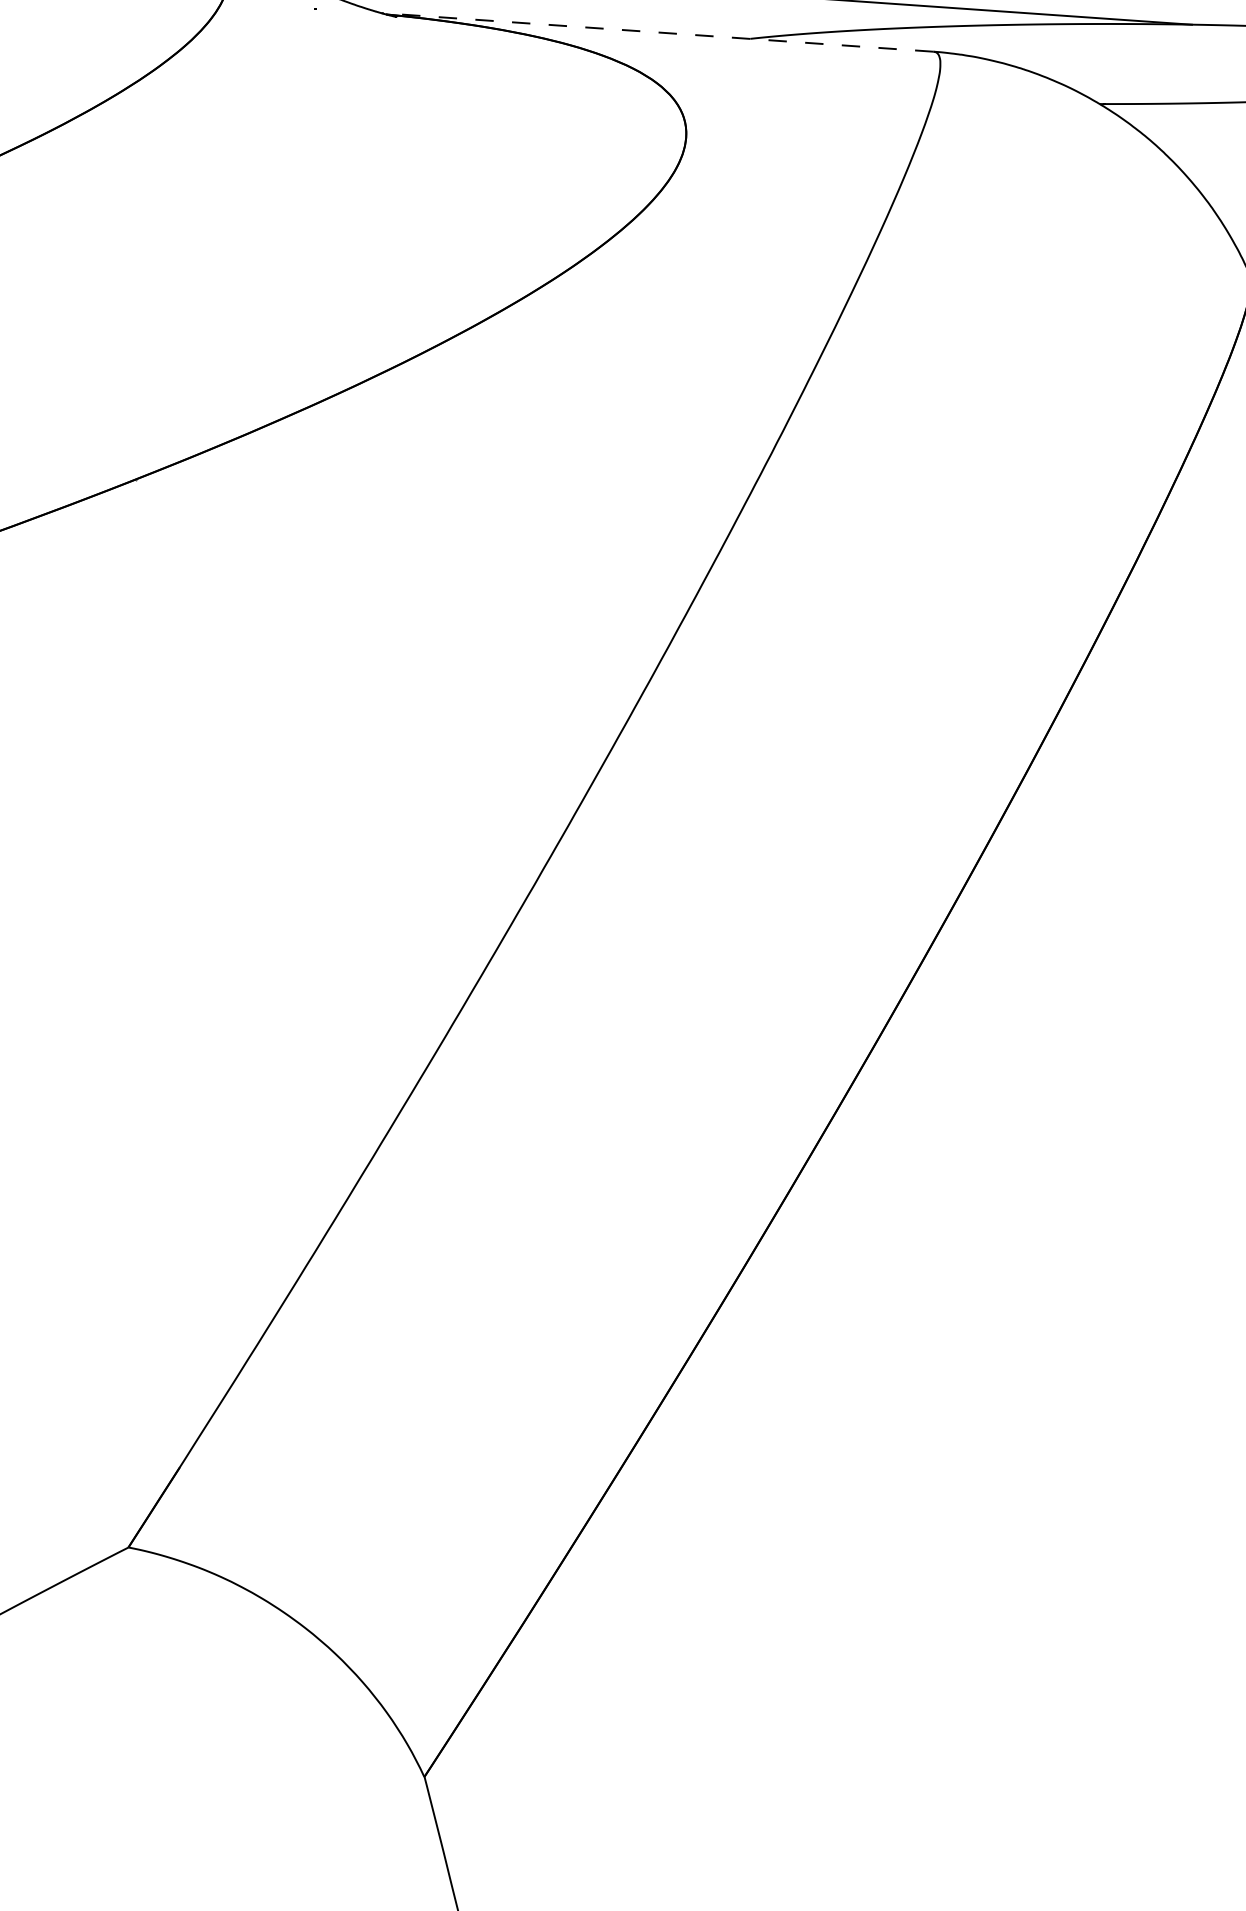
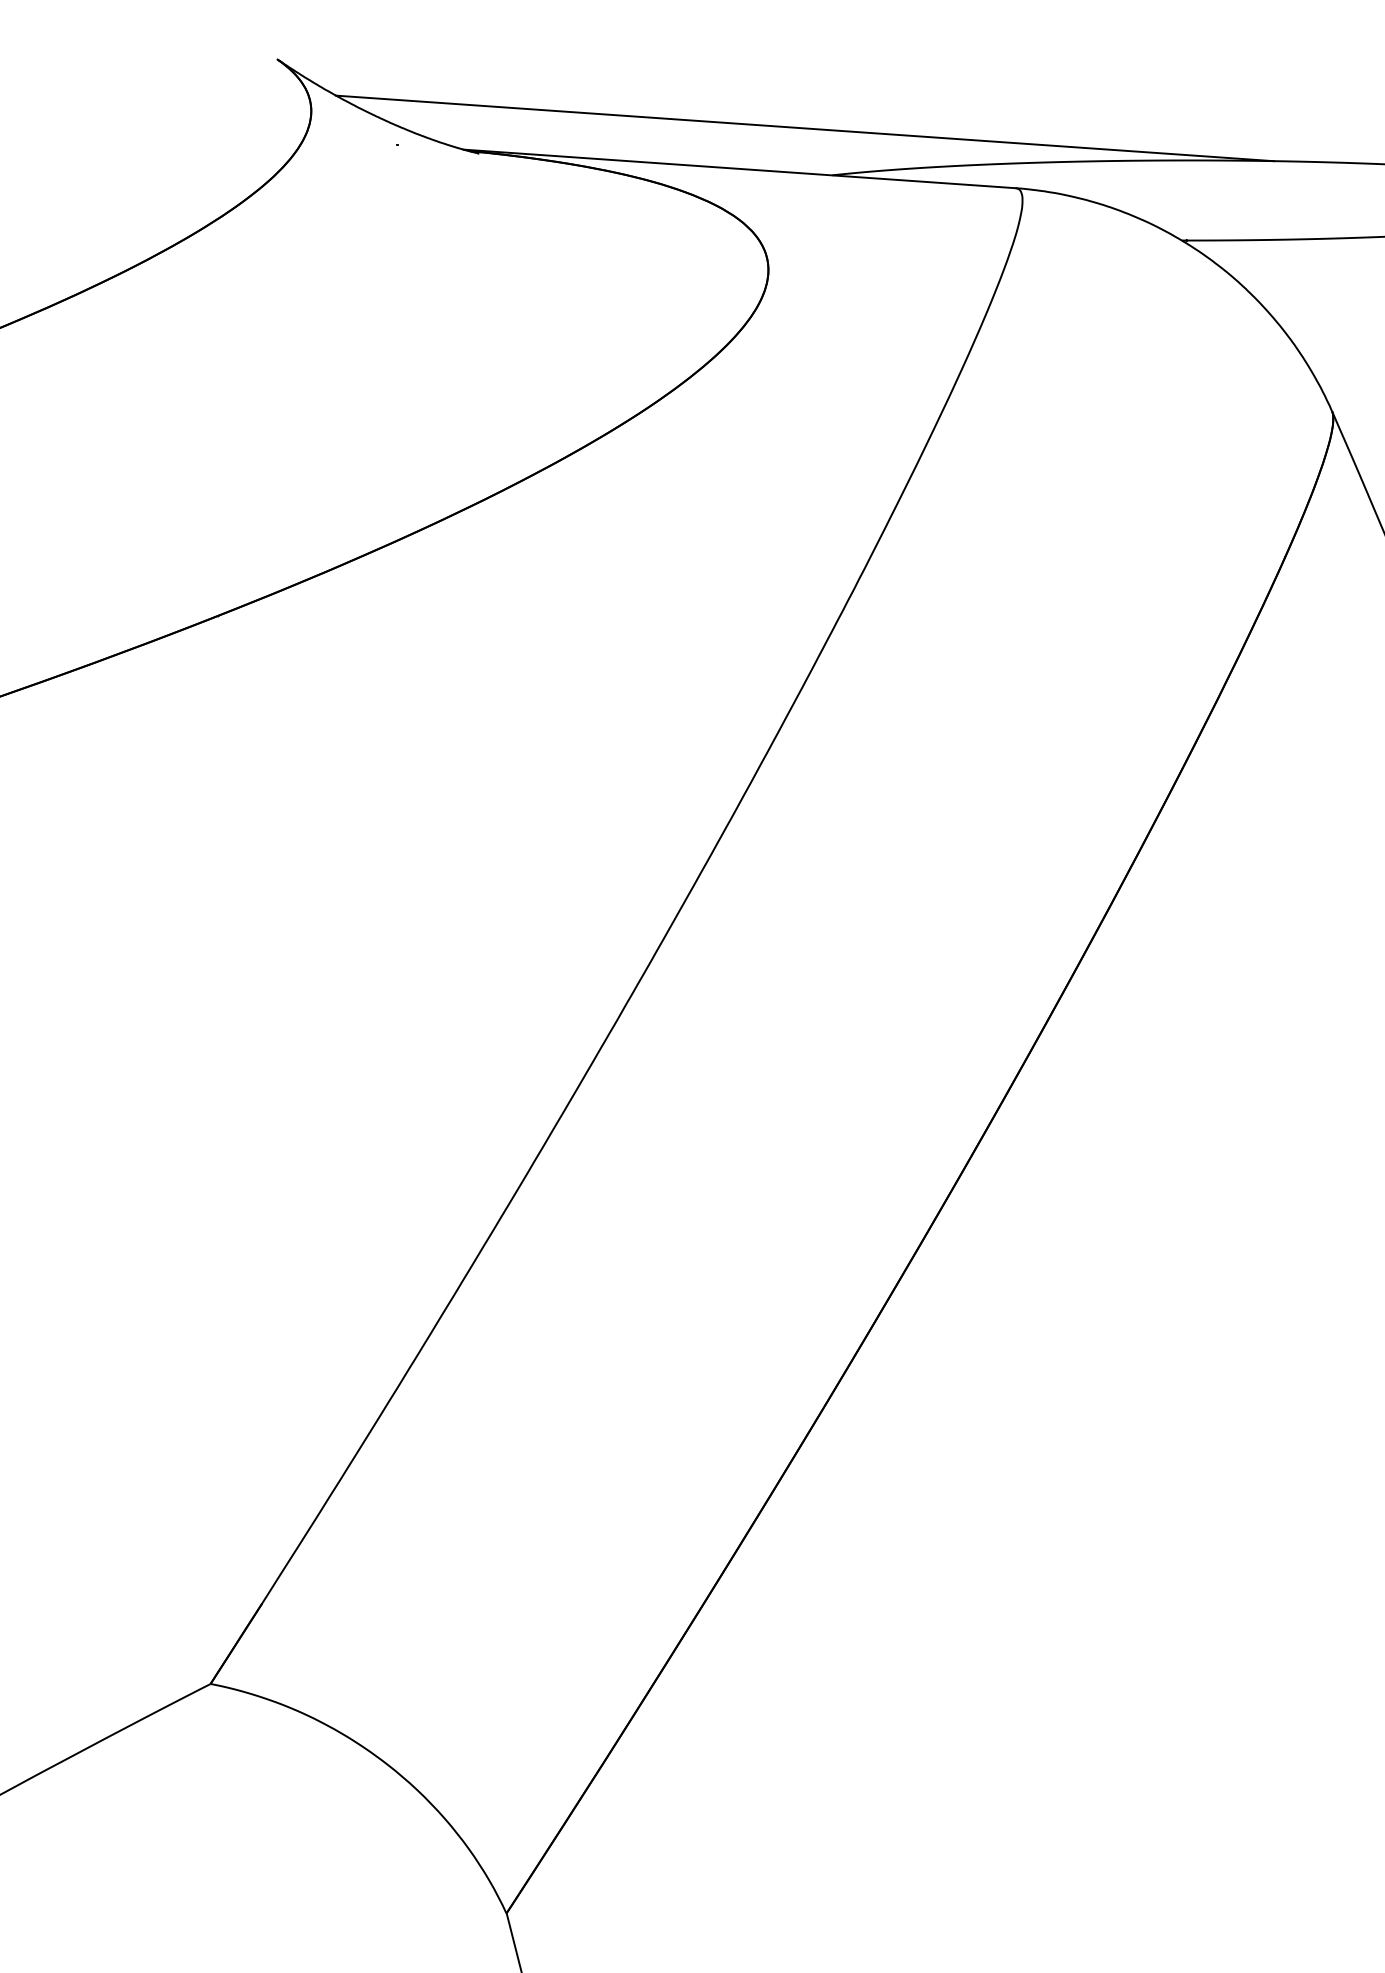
line: (657, 32) -> (739, 168), dashed -> solid

